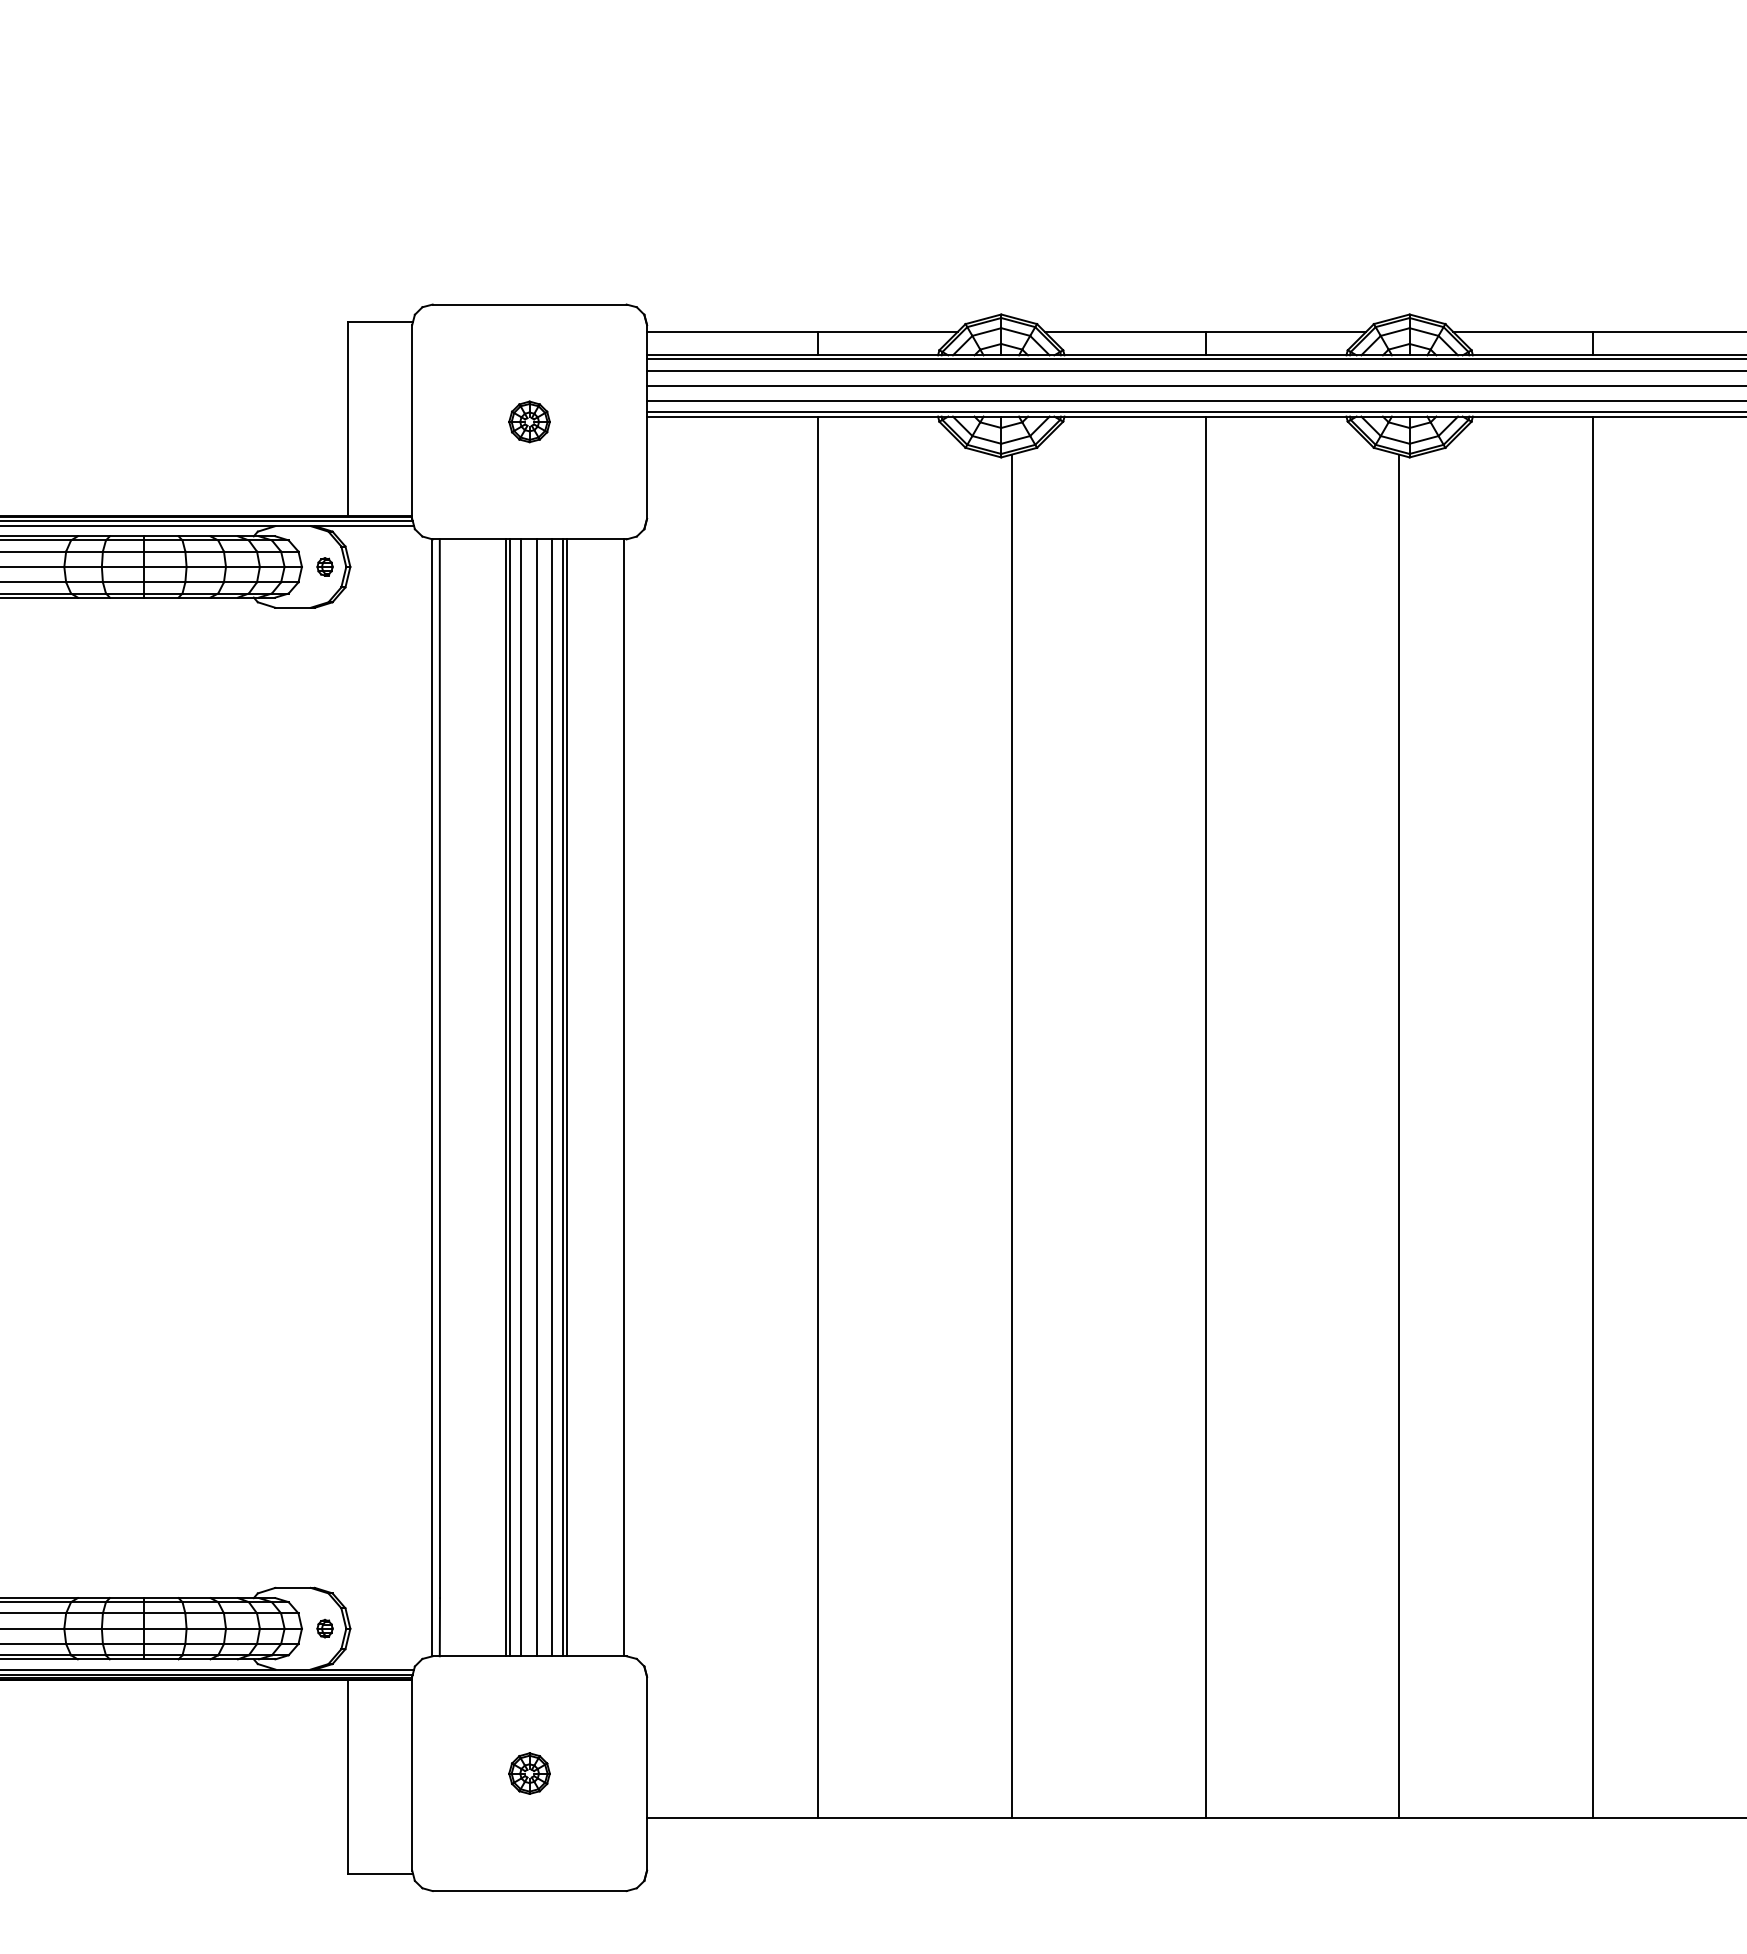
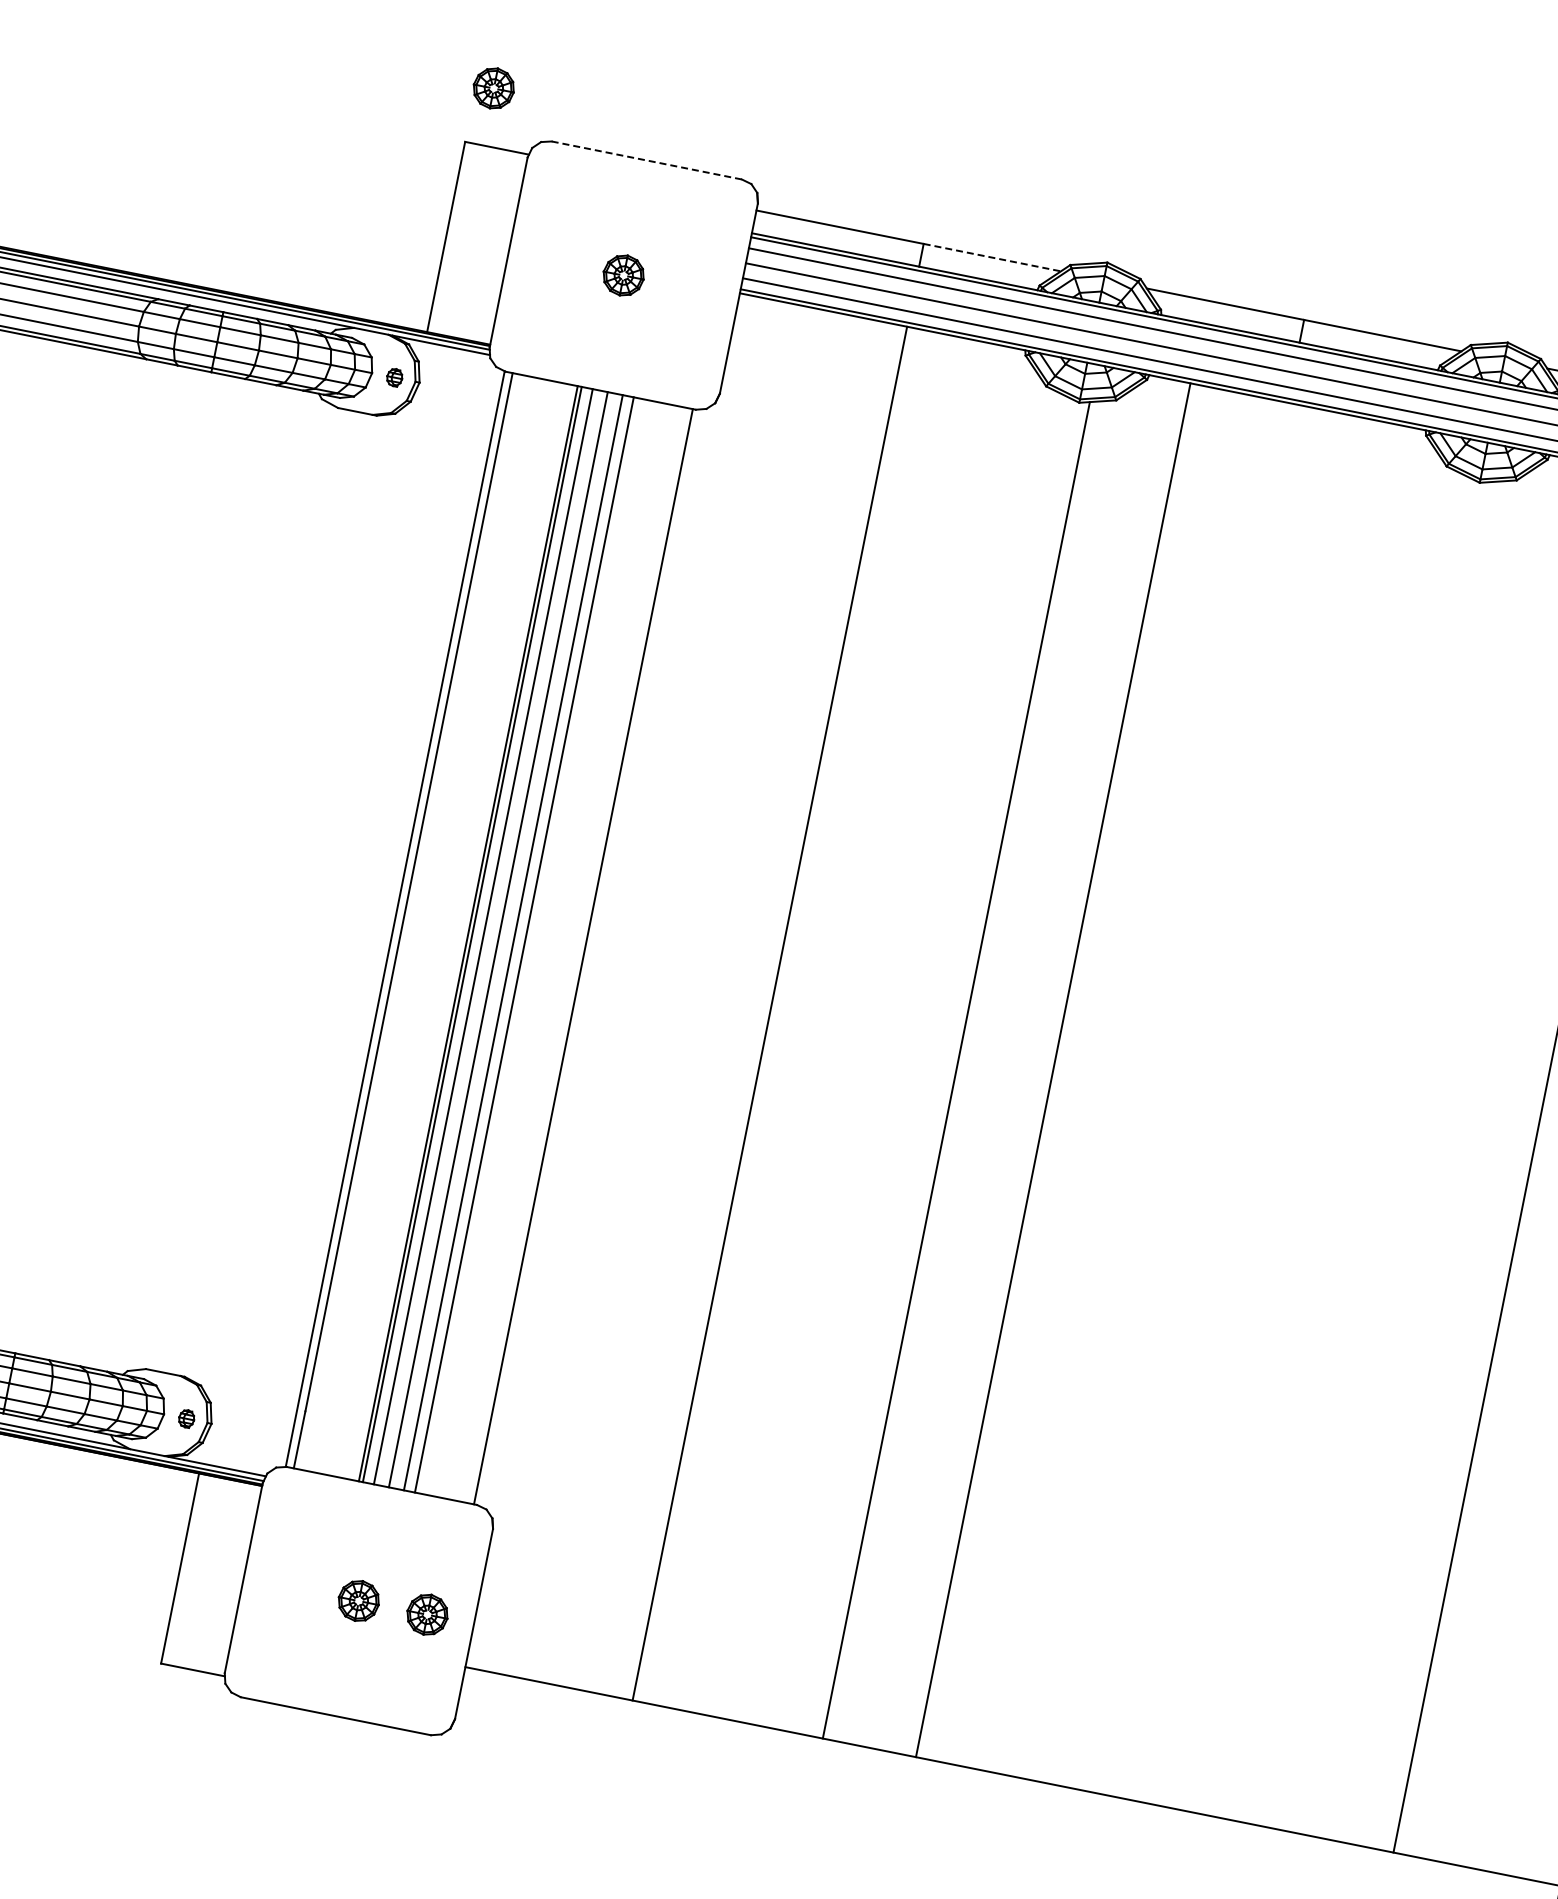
part: (365, 263) -> (493, 88), added
line: (529, 304) -> (646, 160), solid -> dashed
line: (887, 332) -> (992, 257), solid -> dashed
line: (567, 1097) -> (528, 945), removed
line: (1205, 1116) -> (1053, 1069), moved
line: (1399, 1135) -> (1336, 1145), removed
part: (599, 1773) -> (427, 1614), added

